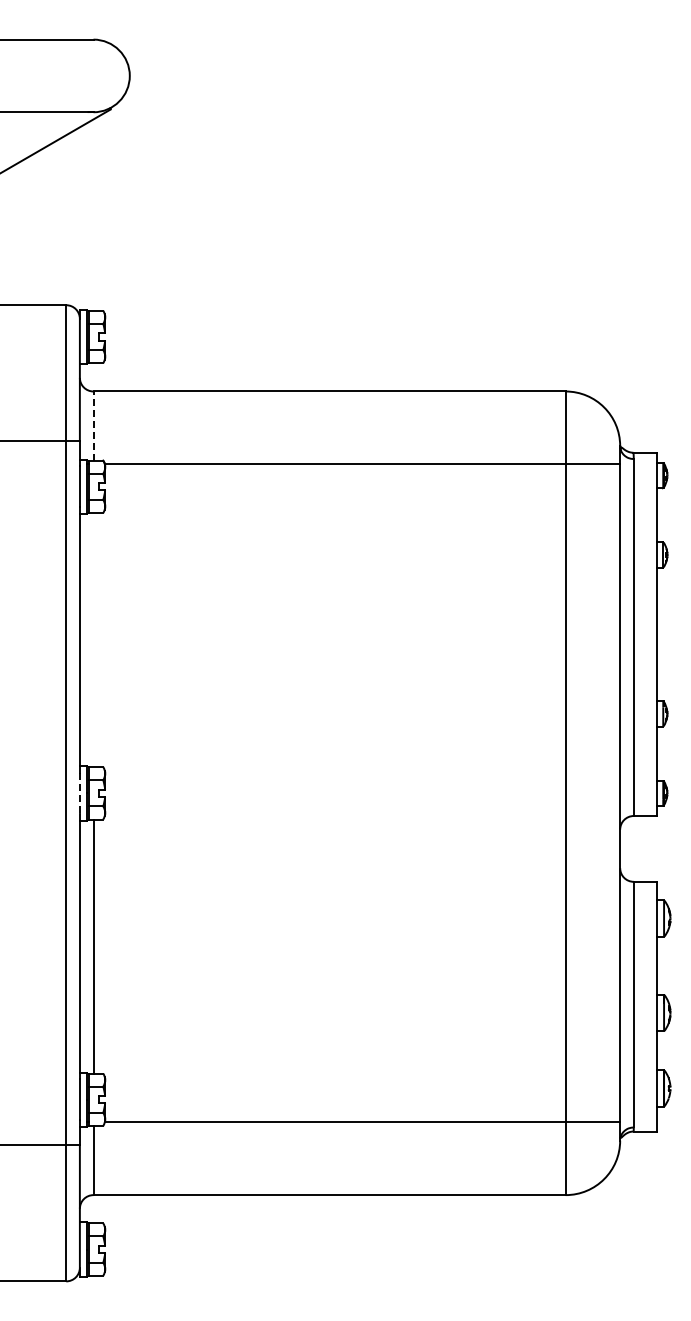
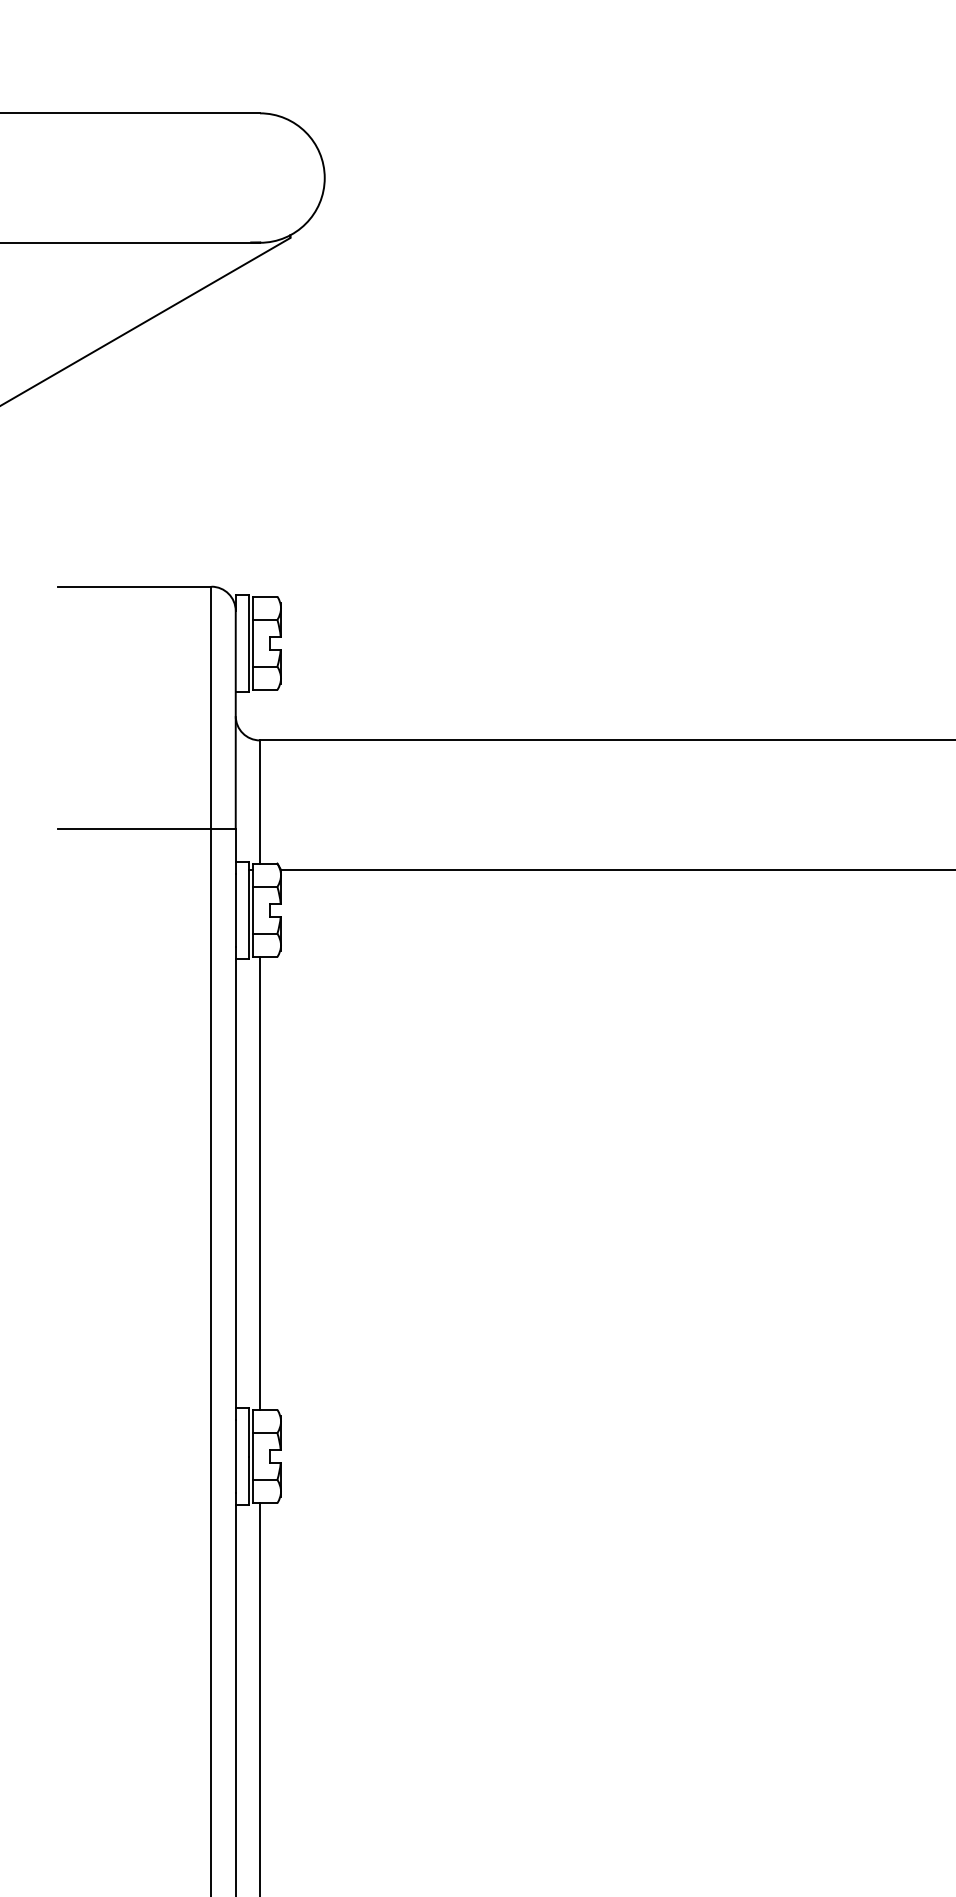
line: (93, 426) -> (260, 802), dashed -> solid
line: (93, 640) -> (260, 1184), added
line: (79, 793) -> (235, 1456), dashed -> solid

